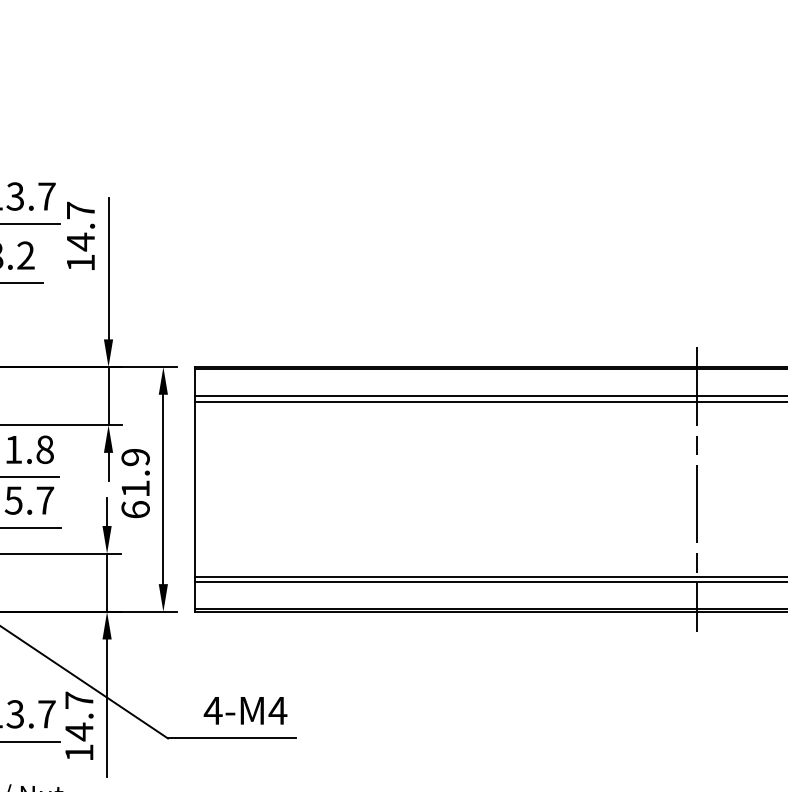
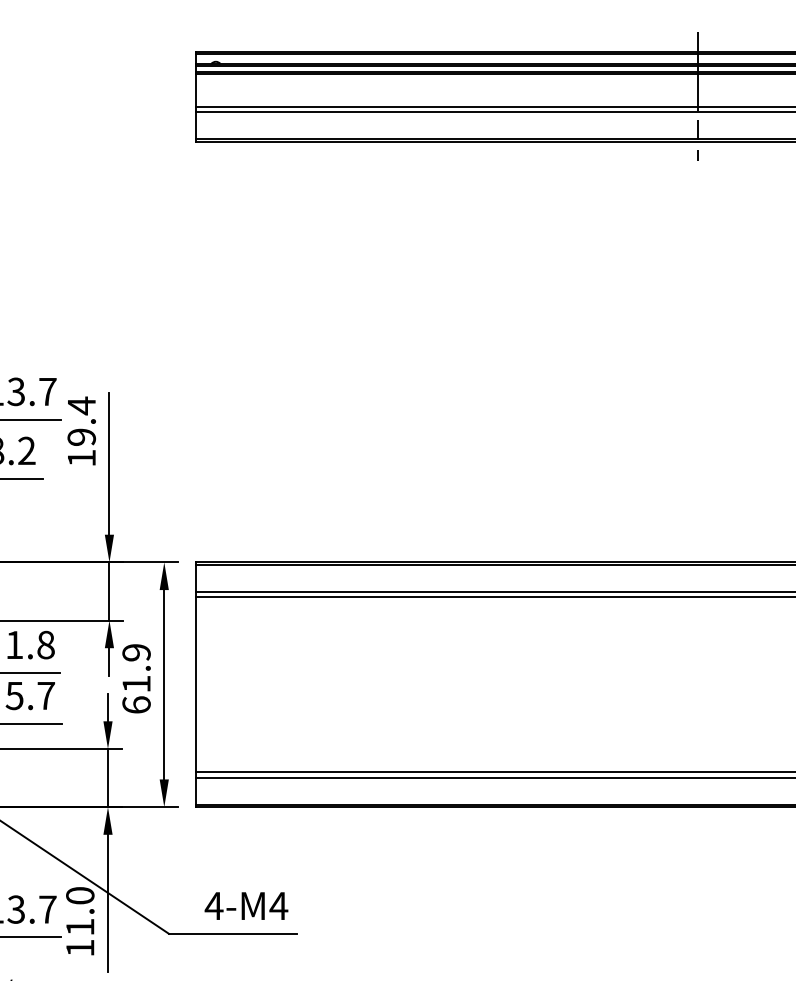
text: (80, 226) -> (81, 421), 14.7 -> 19.4
line: (697, 489) -> (698, 684), removed
text: (79, 716) -> (80, 911), 14.7 -> 11.0

